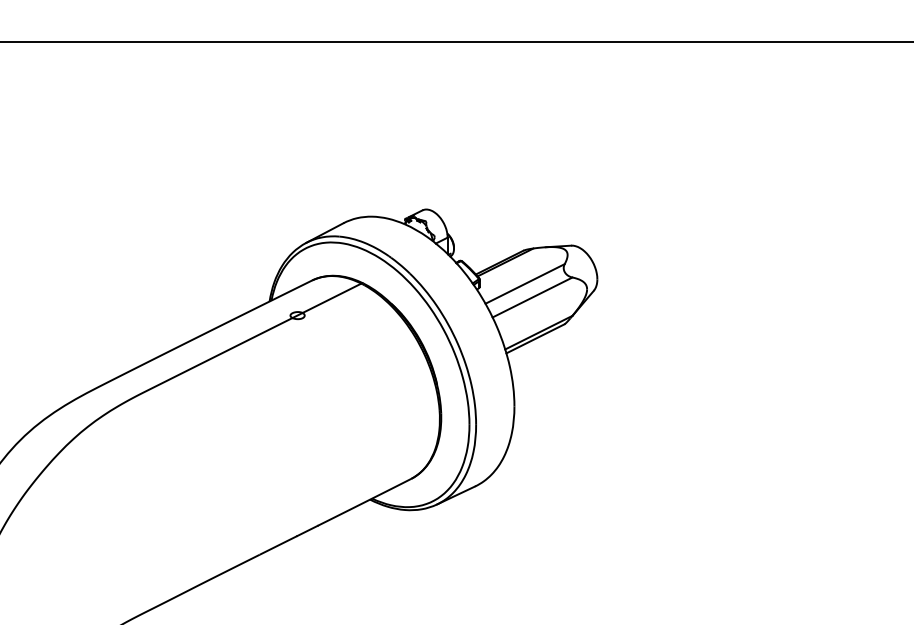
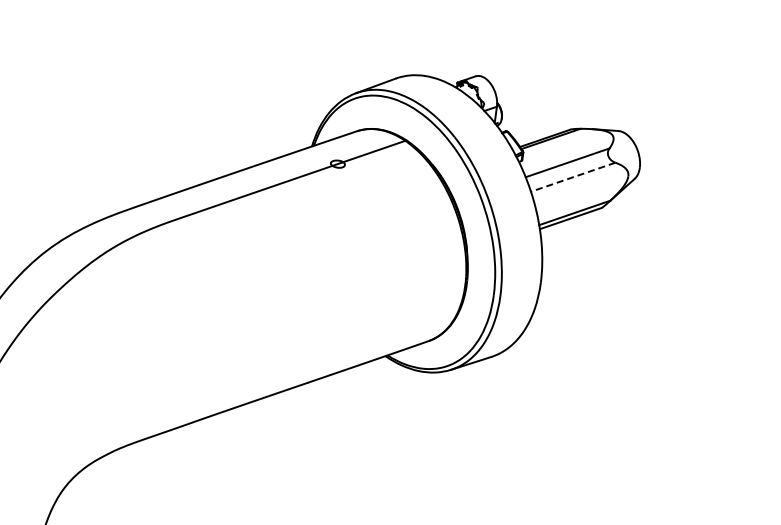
line: (532, 297) -> (573, 177), solid -> dashed

